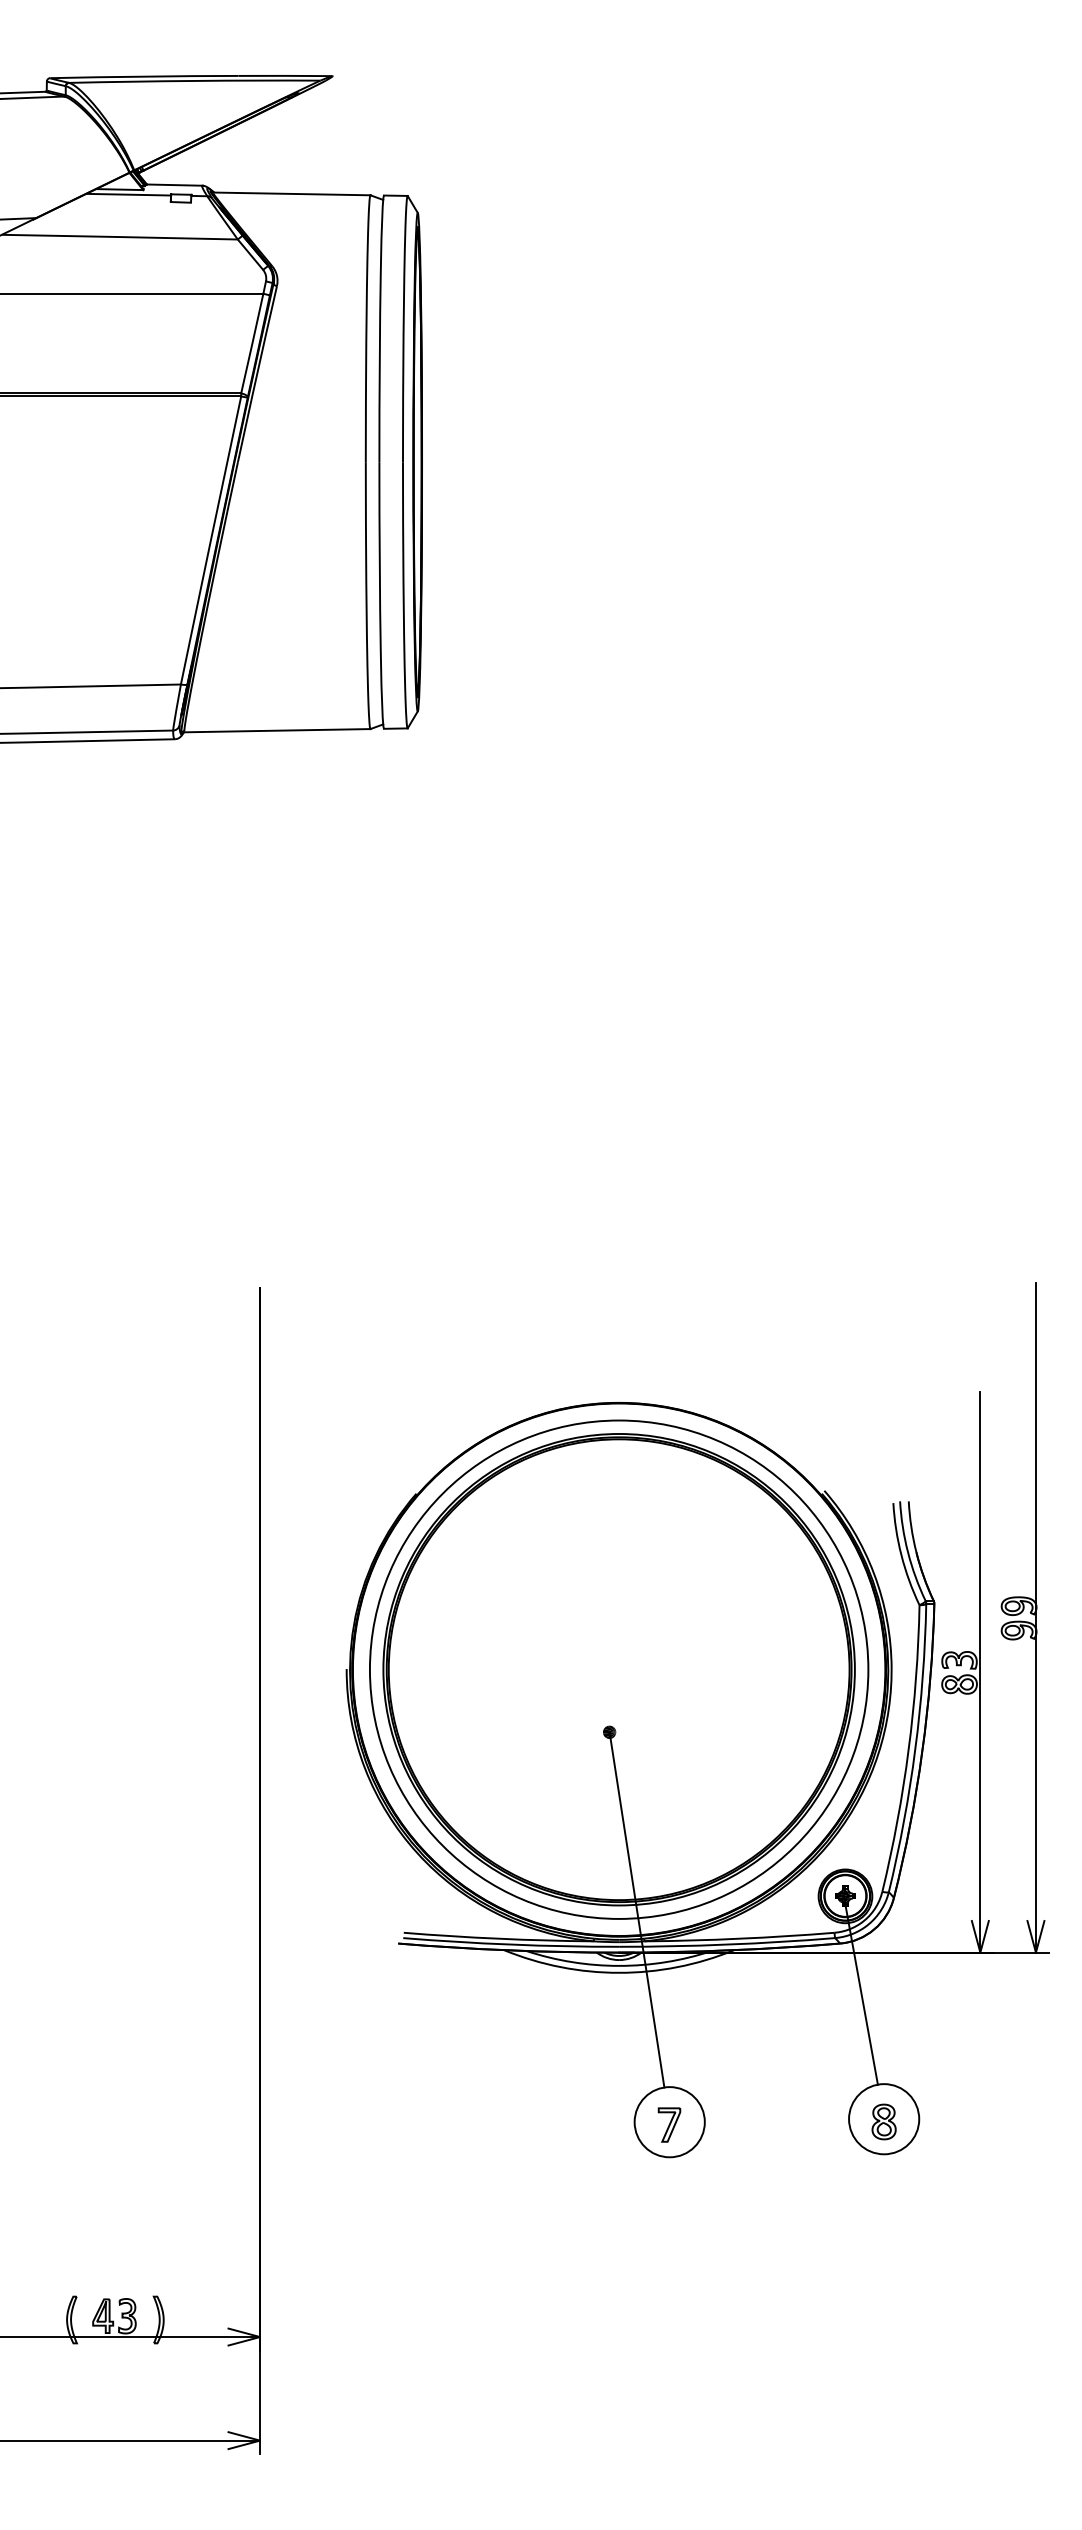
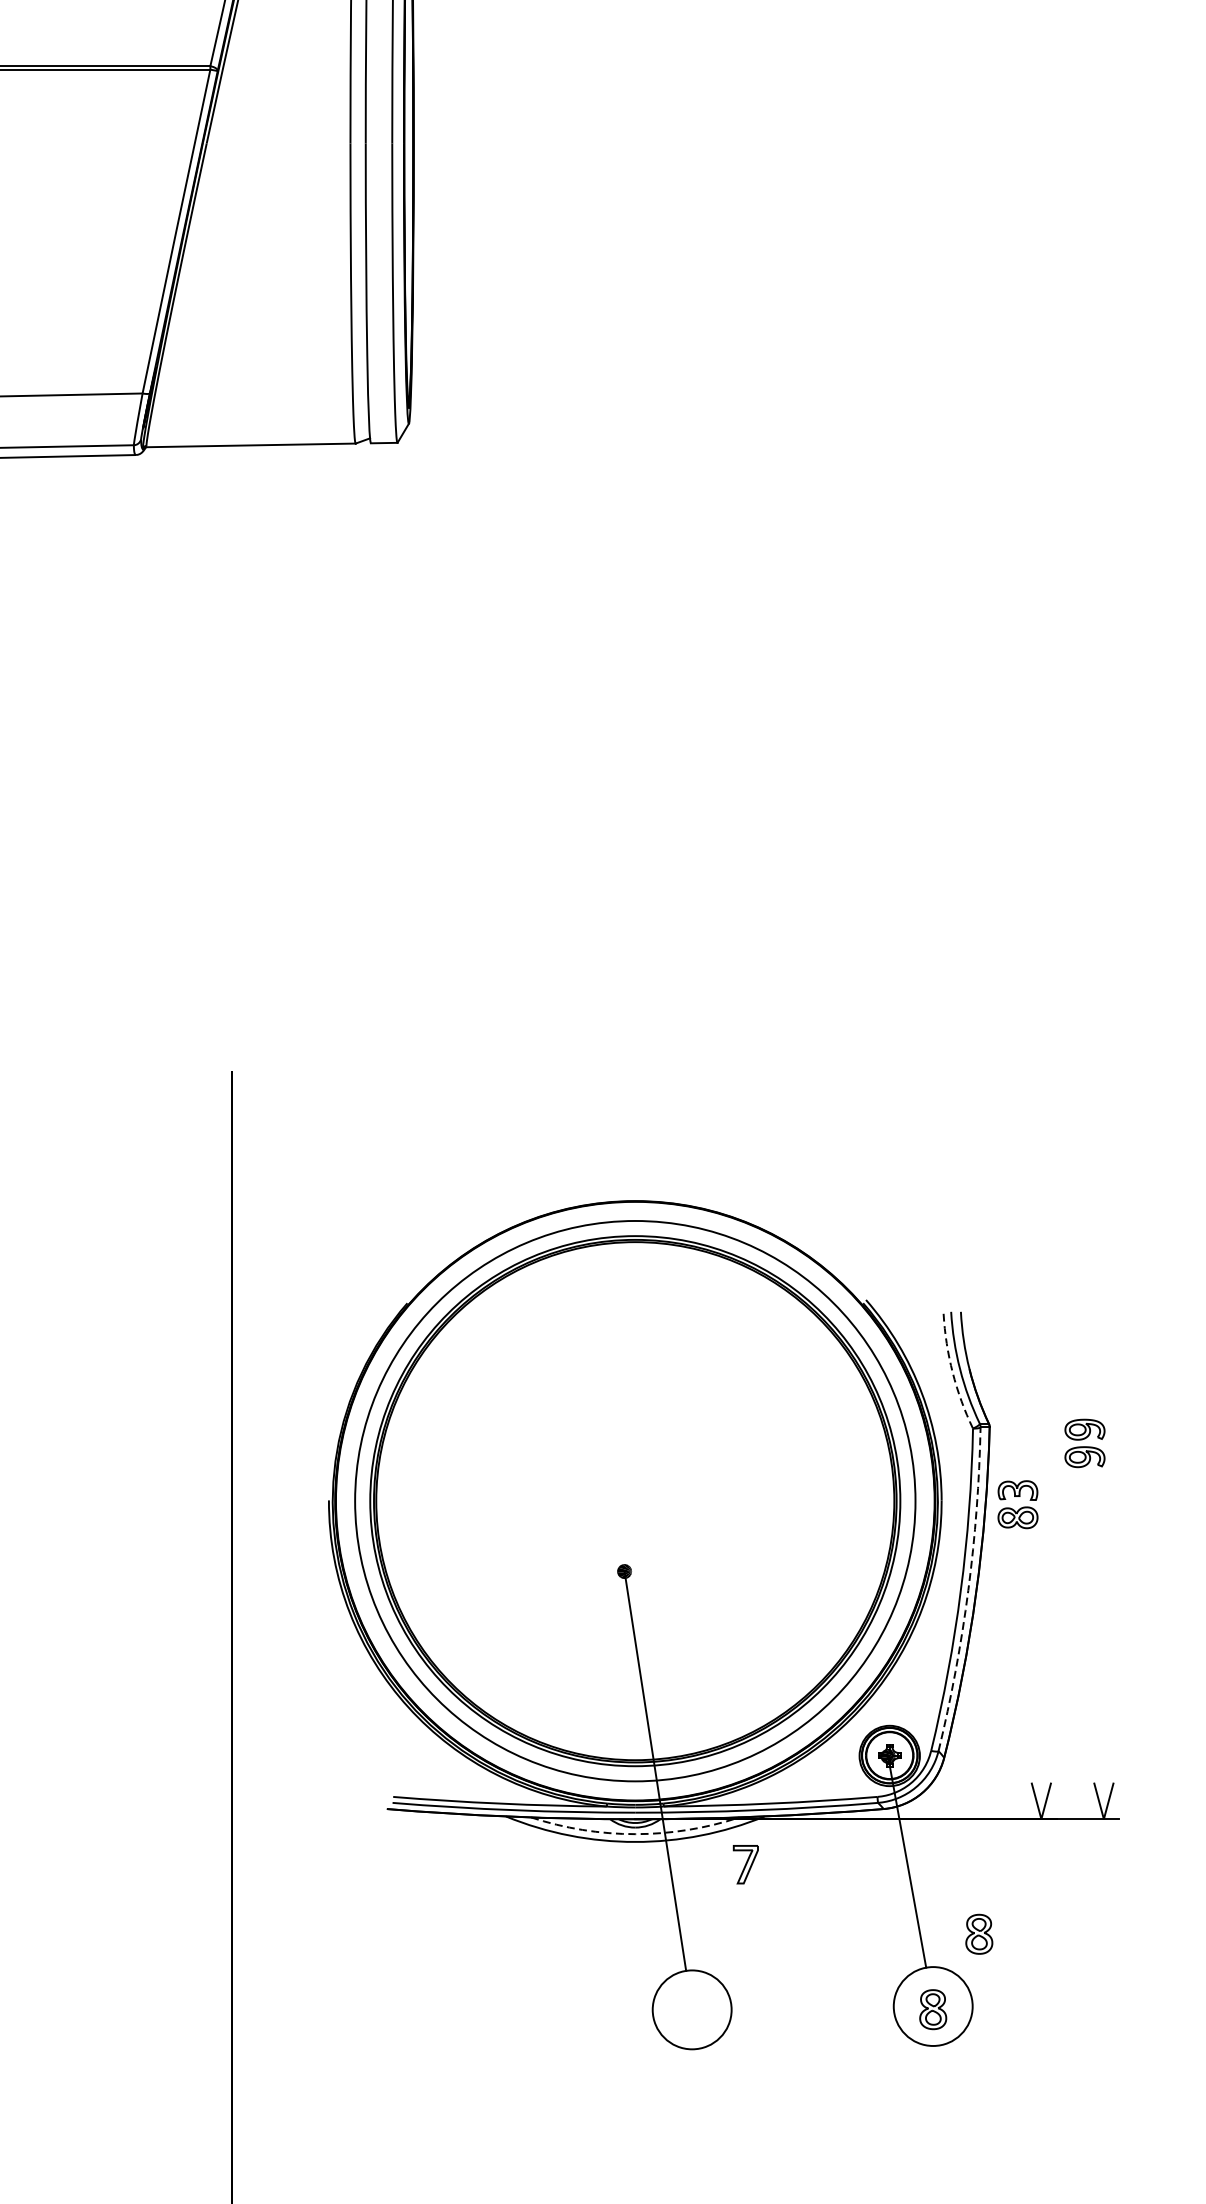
arc: (901, 1555) -> (952, 1372), solid -> dashed
line: (1035, 1617) -> (1103, 1442), removed
line: (980, 1672) -> (1041, 1504), removed
arc: (915, 1749) -> (968, 1590), solid -> dashed
arc: (619, 1965) -> (635, 1833), solid -> dashed
part: (924, 2054) -> (978, 1933), added
part: (669, 2124) -> (745, 1864), moved

